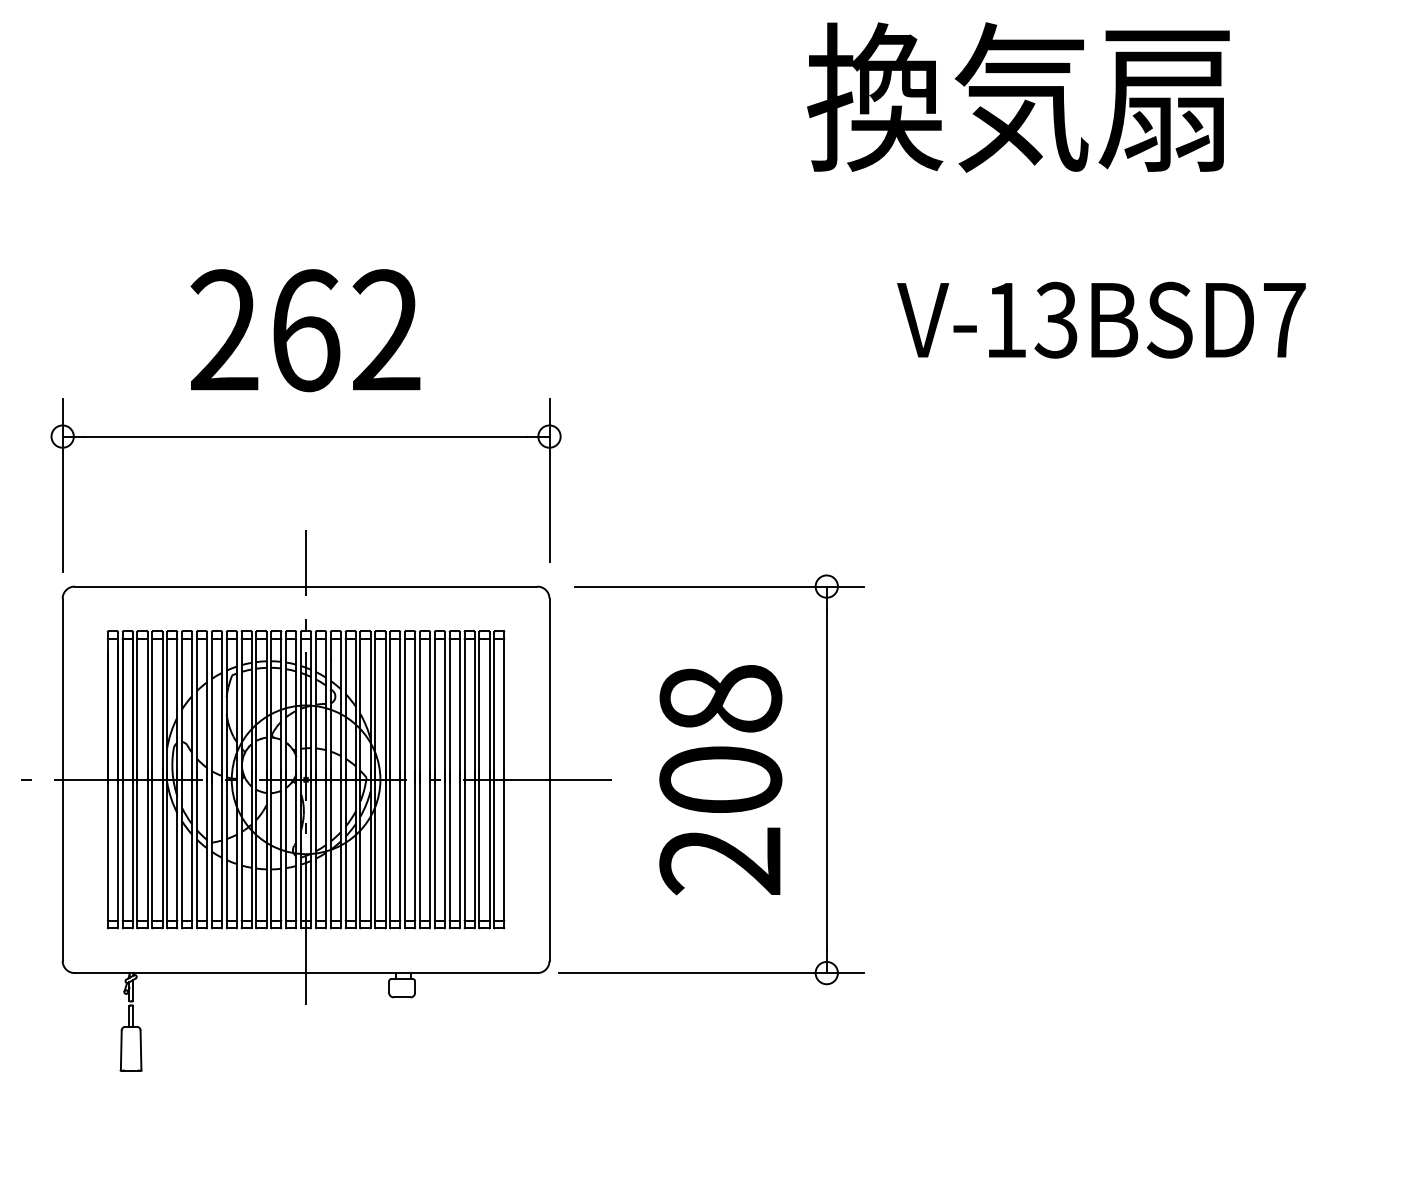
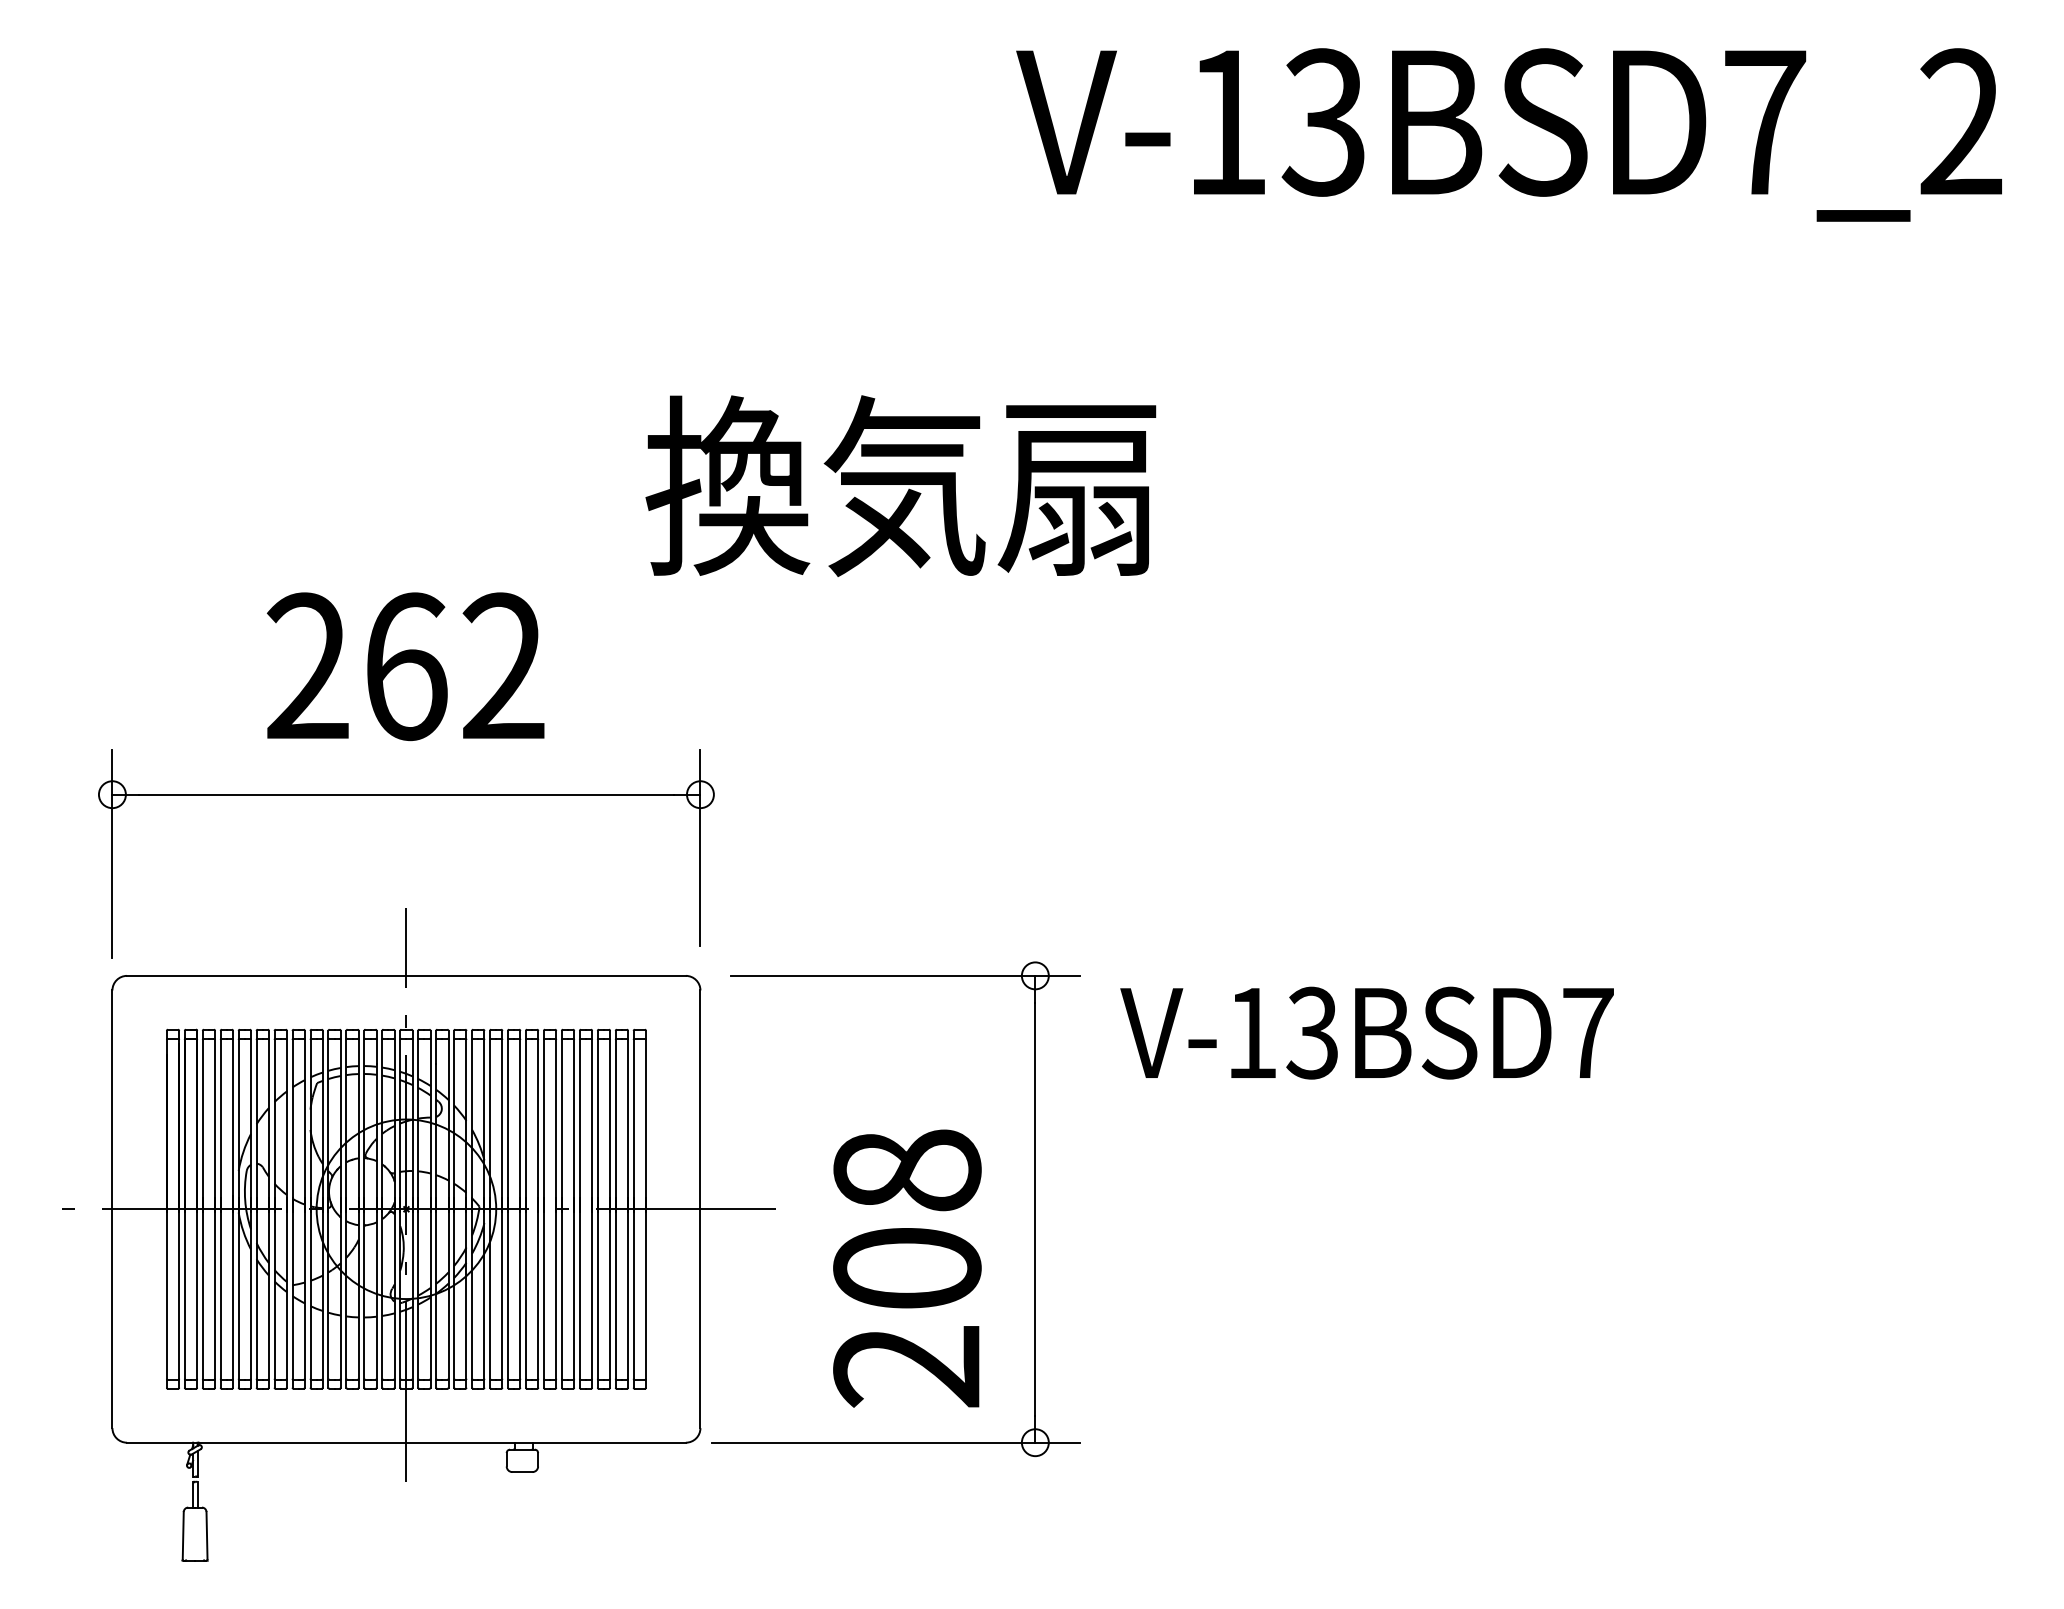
text: (1018, 97) -> (900, 485), moved
text: (1100, 319) -> (1366, 1032), moved
text: (720, 780) -> (907, 1268), moved

